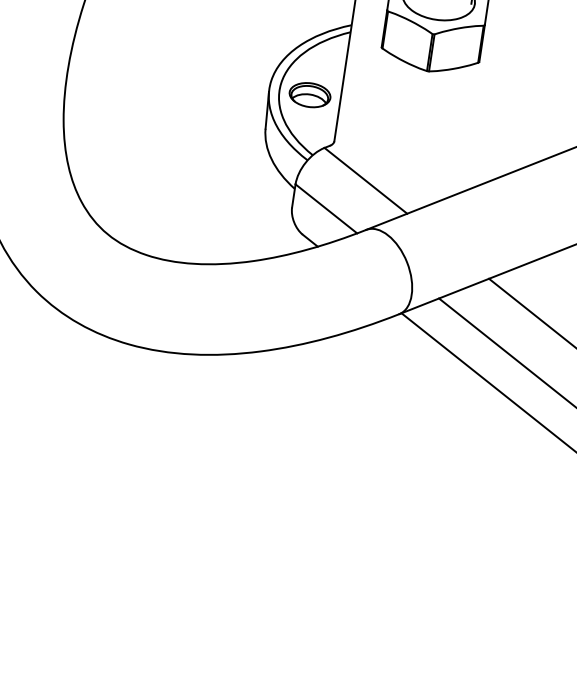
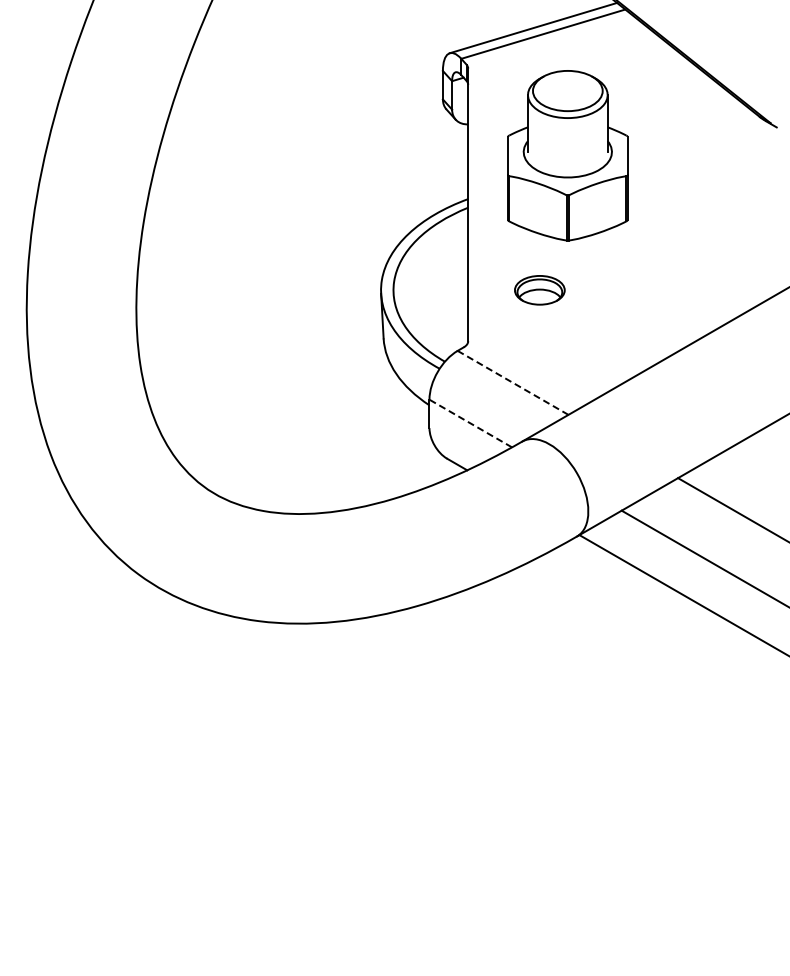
part: (309, 95) -> (539, 290), moved
line: (366, 180) -> (513, 382), solid -> dashed
line: (326, 208) -> (470, 423), solid -> dashed

